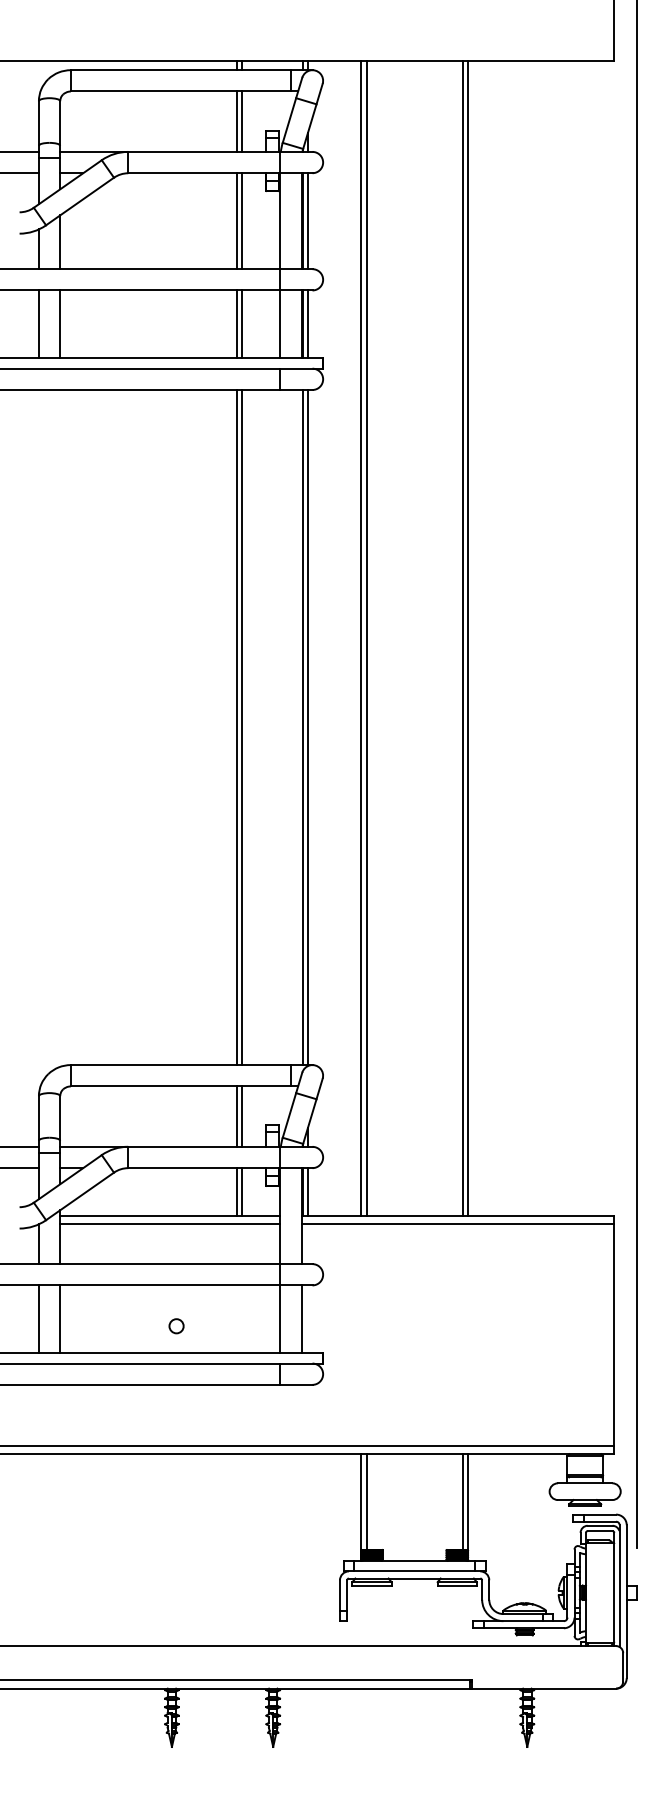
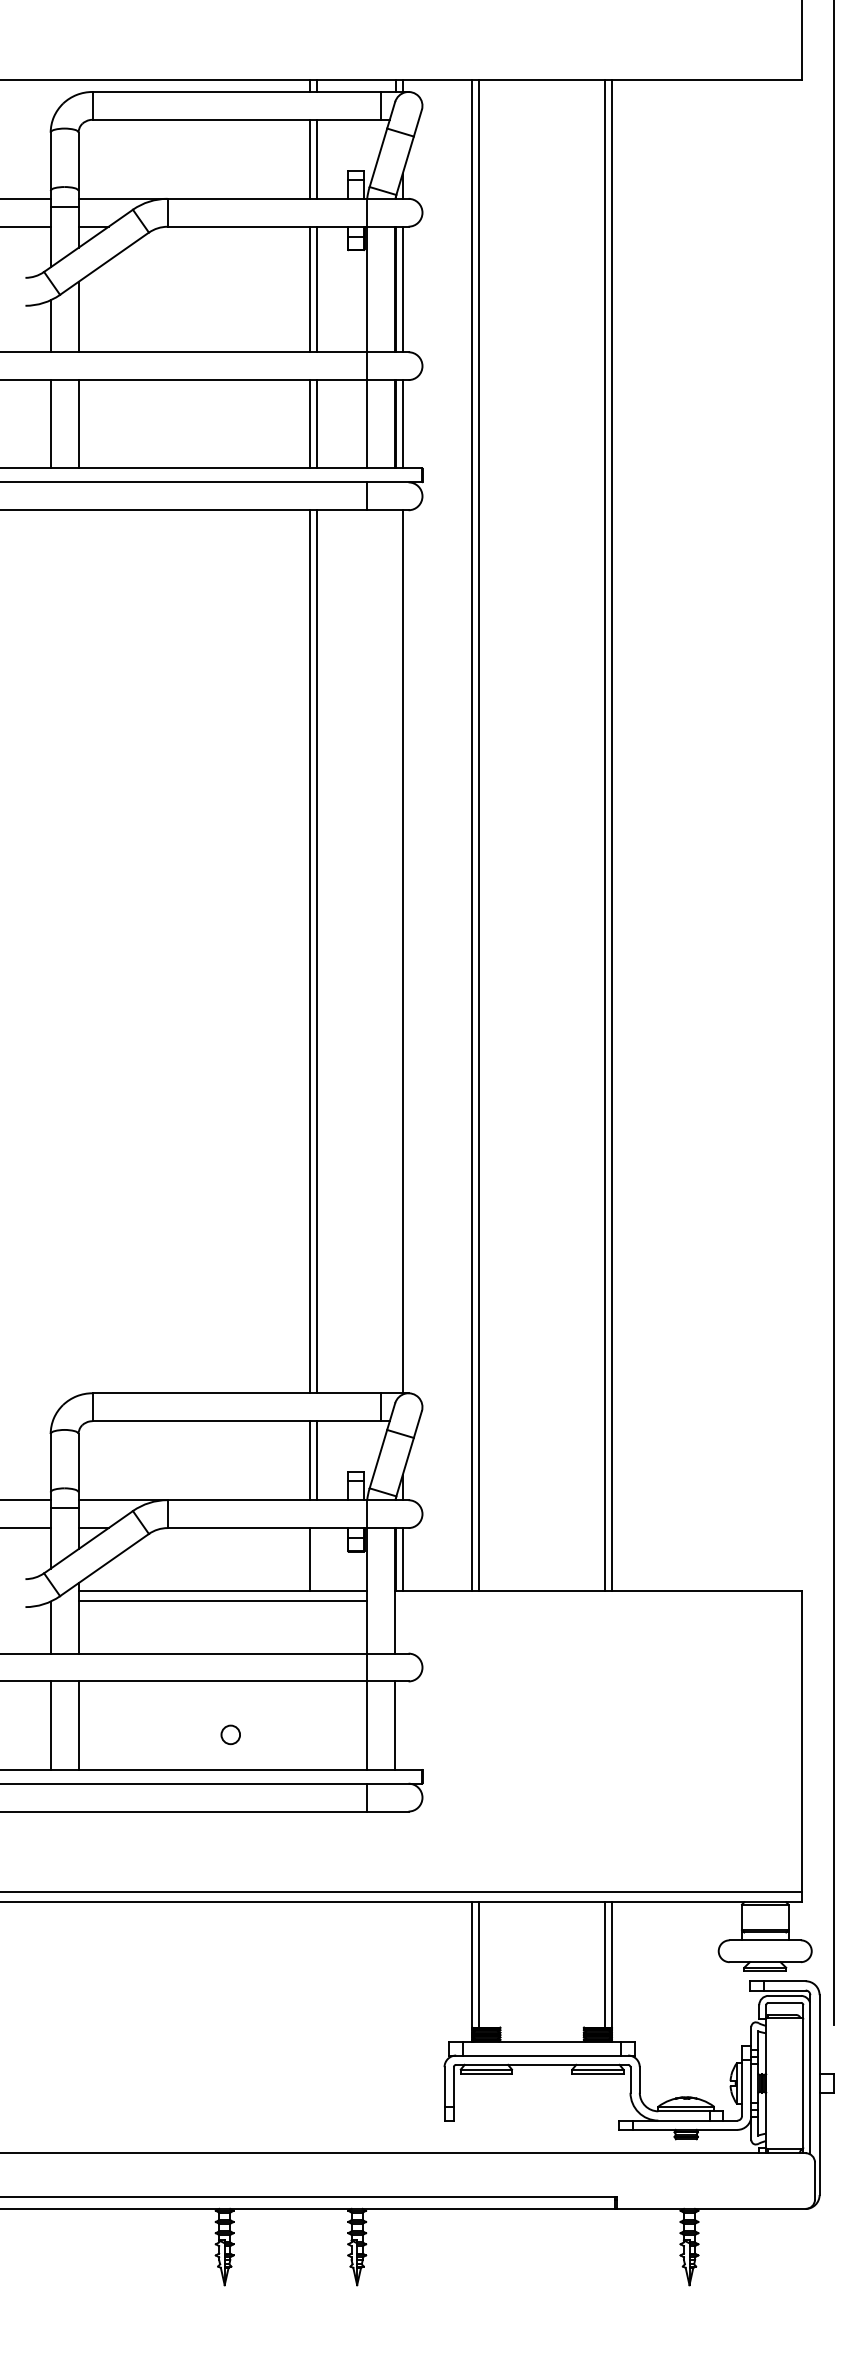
line: (302, 727) -> (395, 951), removed
line: (242, 1192) -> (317, 1559), removed
line: (457, 1223) -> (598, 1600), removed

